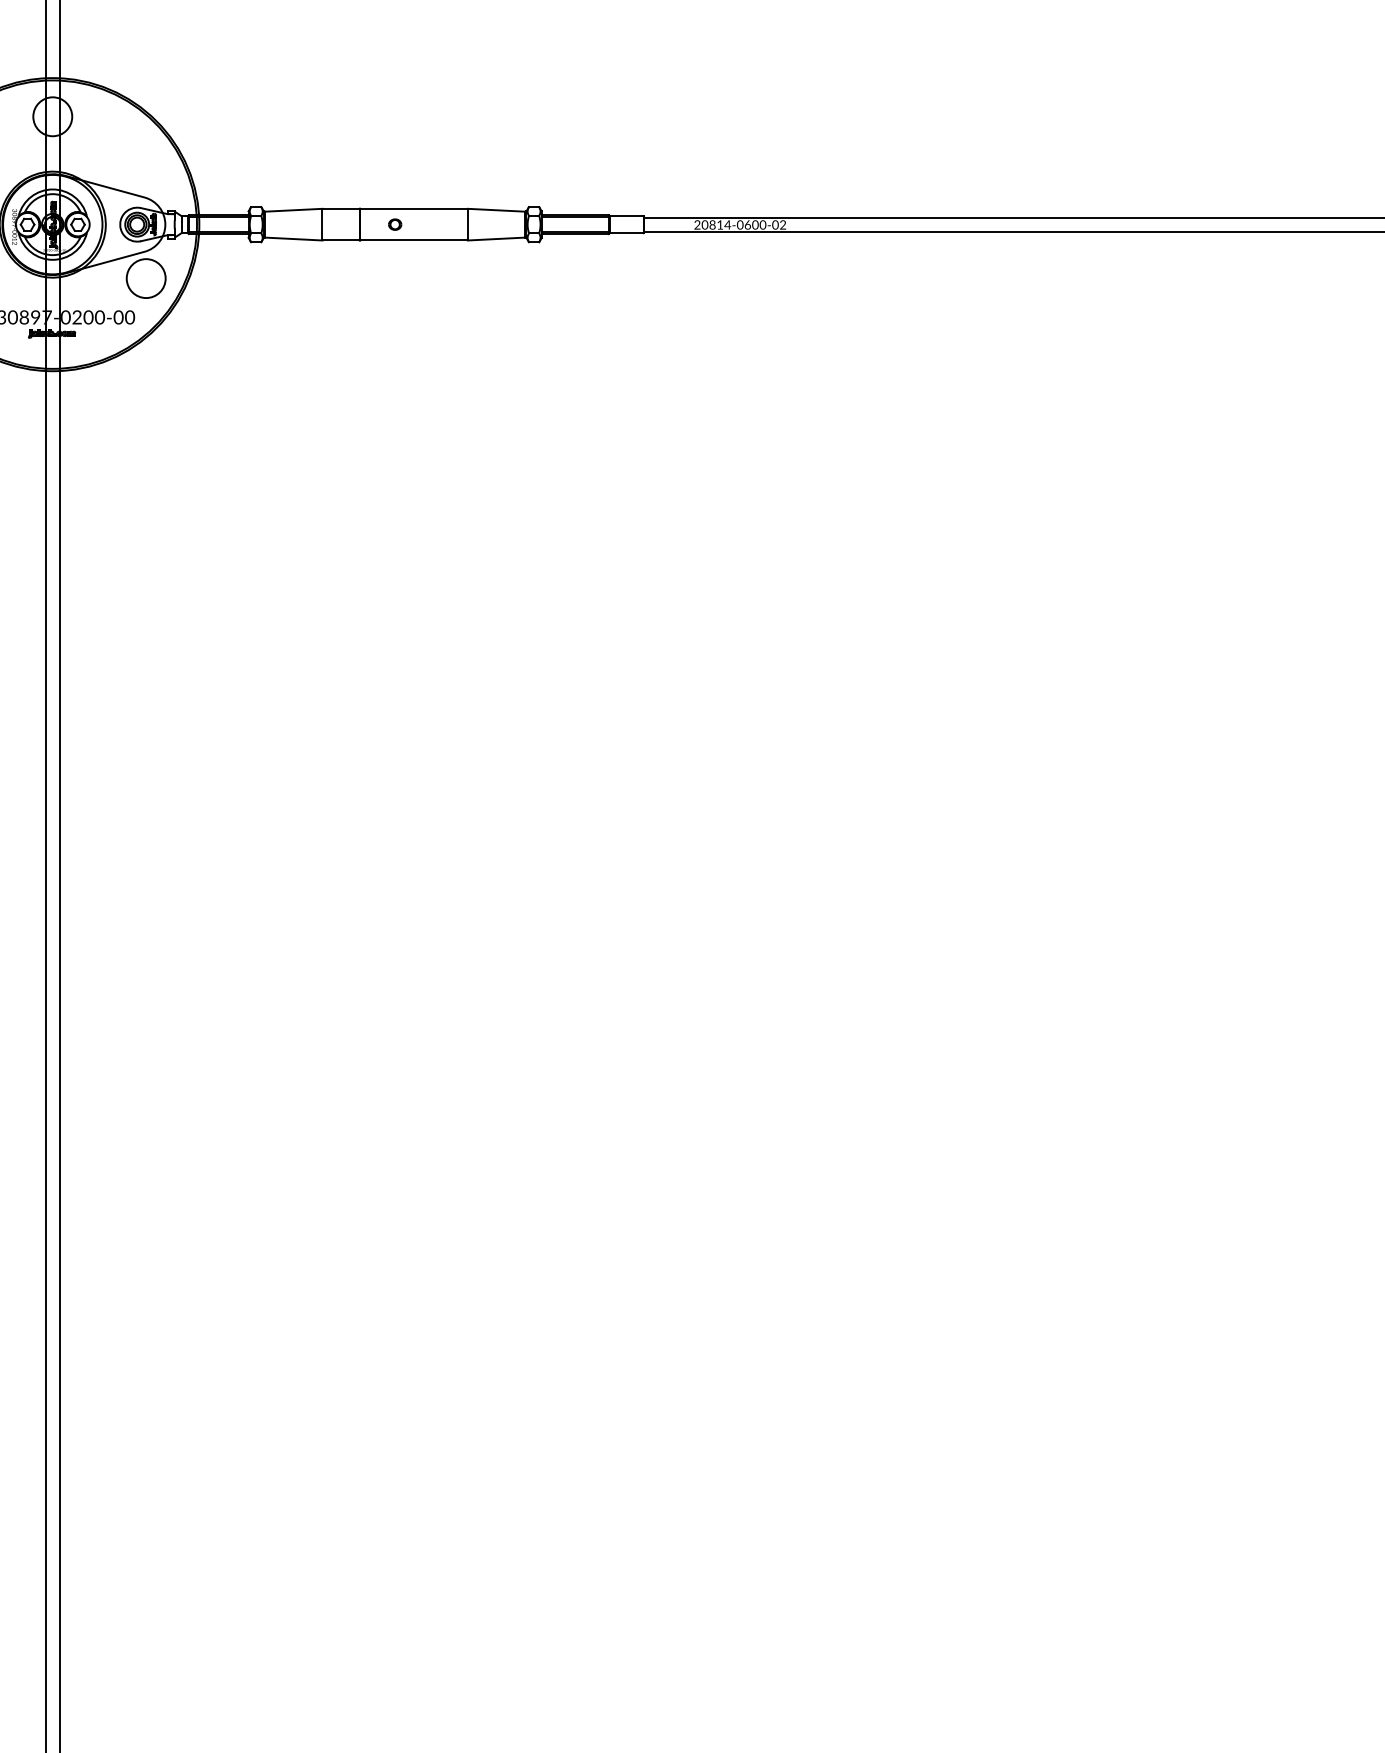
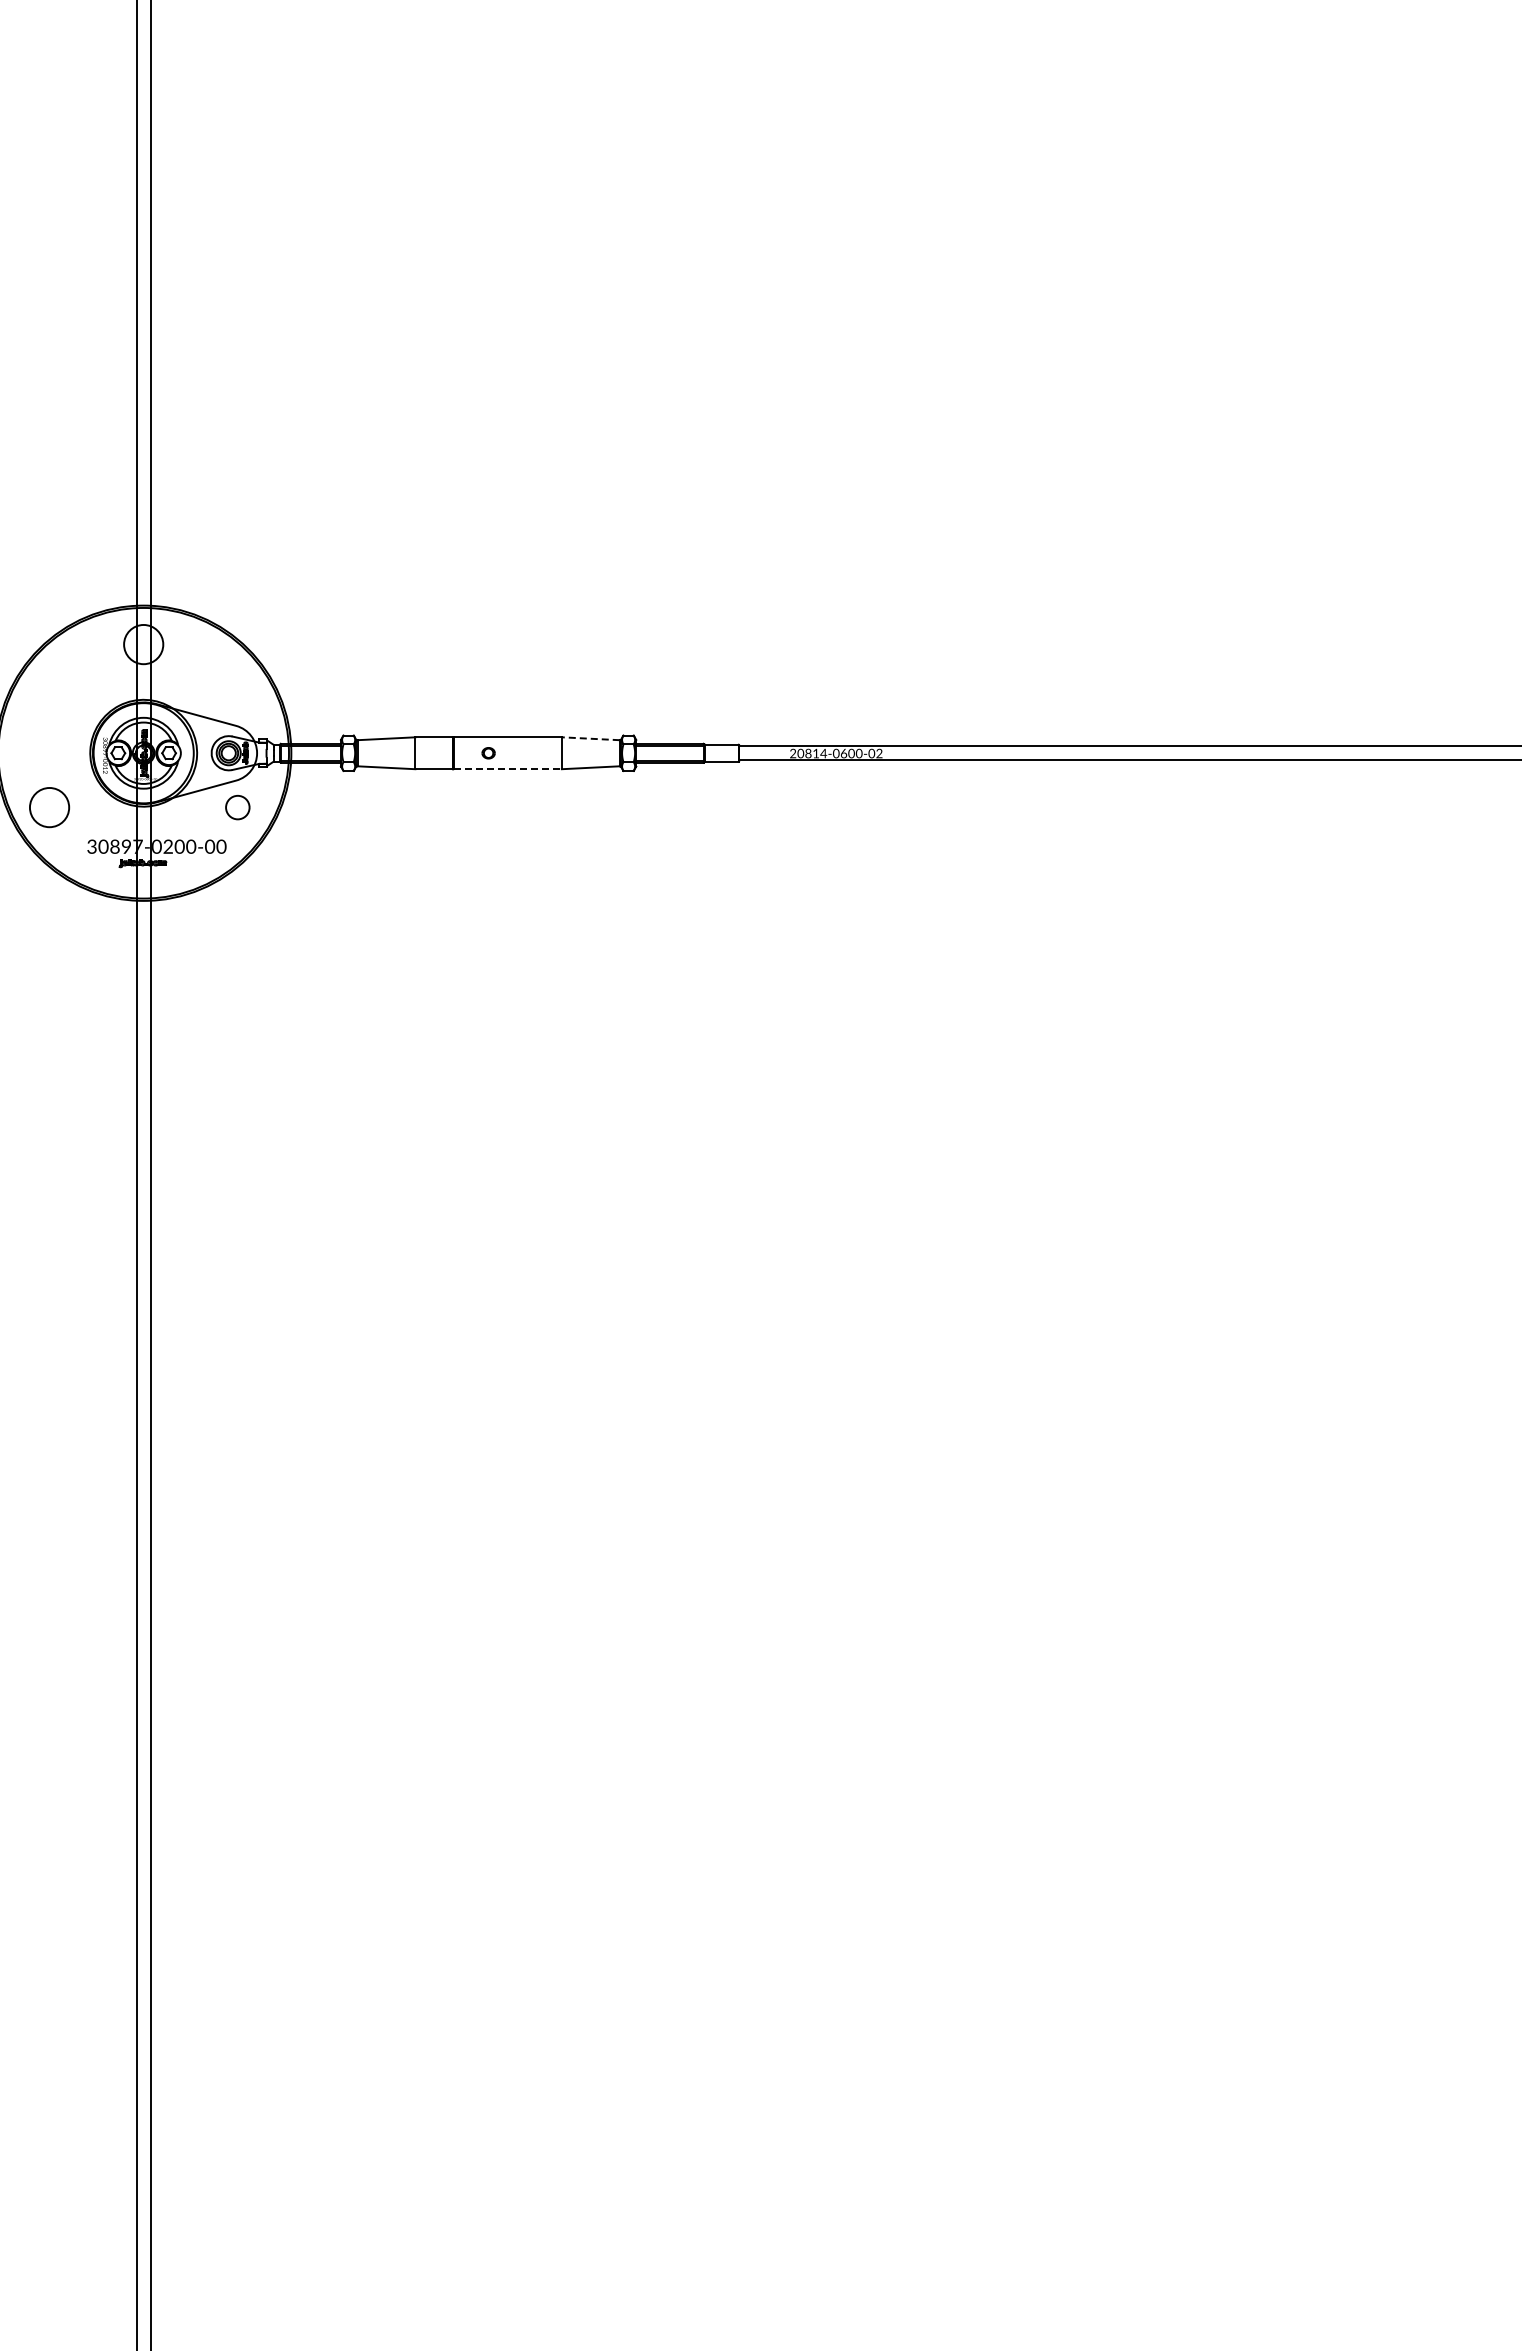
line: (496, 210) -> (590, 738), solid -> dashed
line: (414, 240) -> (508, 769), solid -> dashed
circle: (145, 278) -> (237, 807), size x0.6

